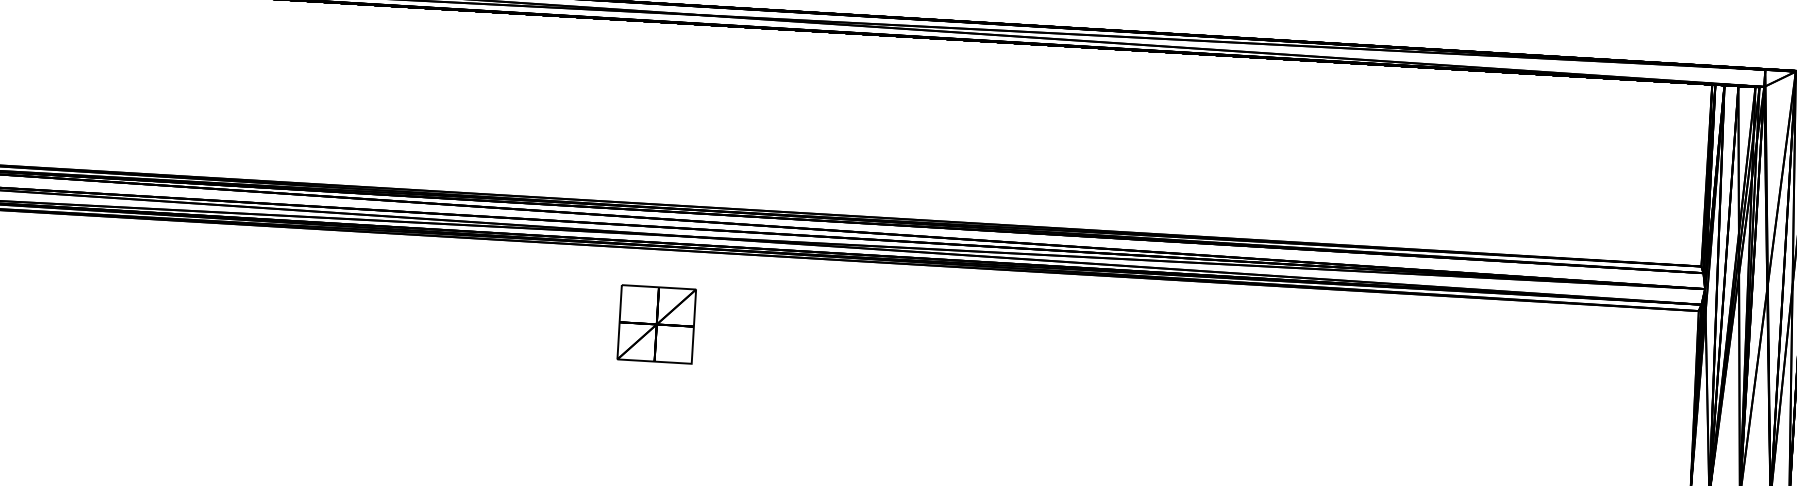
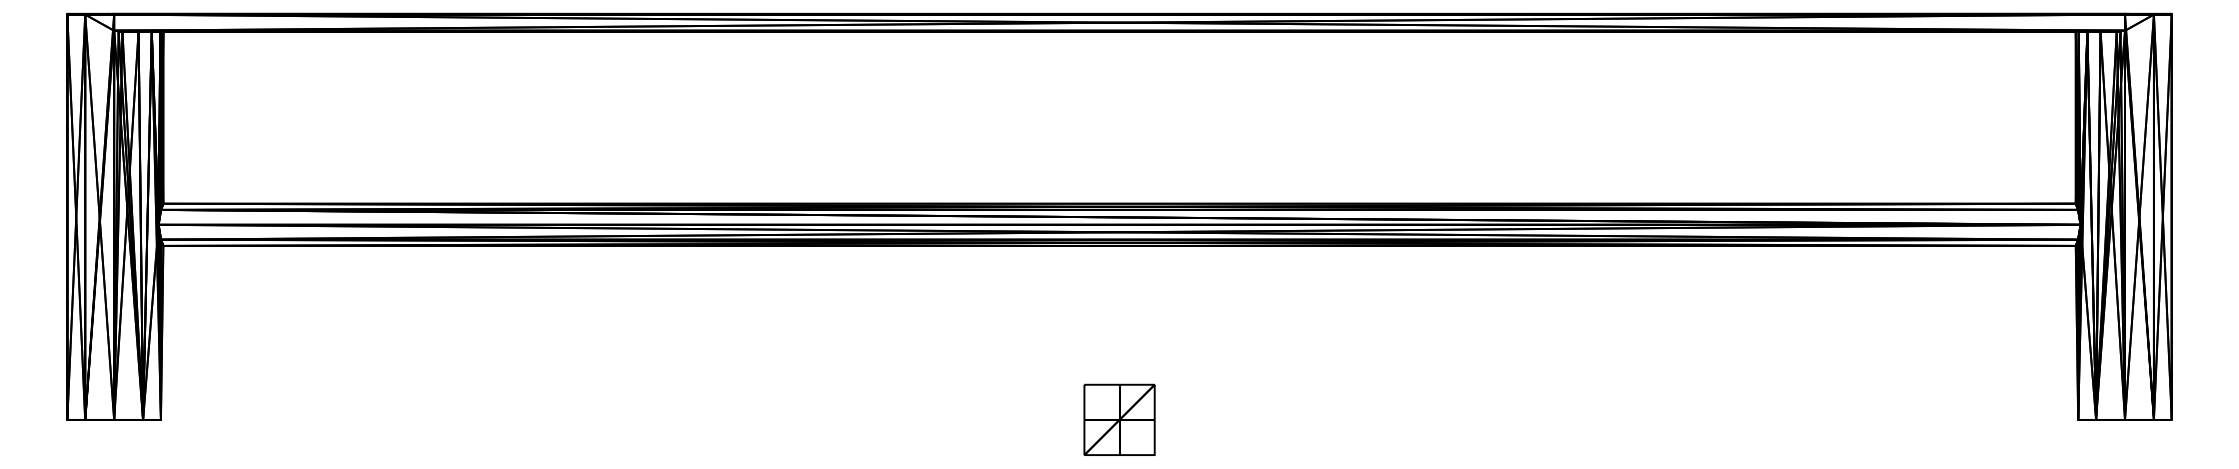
part: (656, 323) -> (1119, 419), moved

